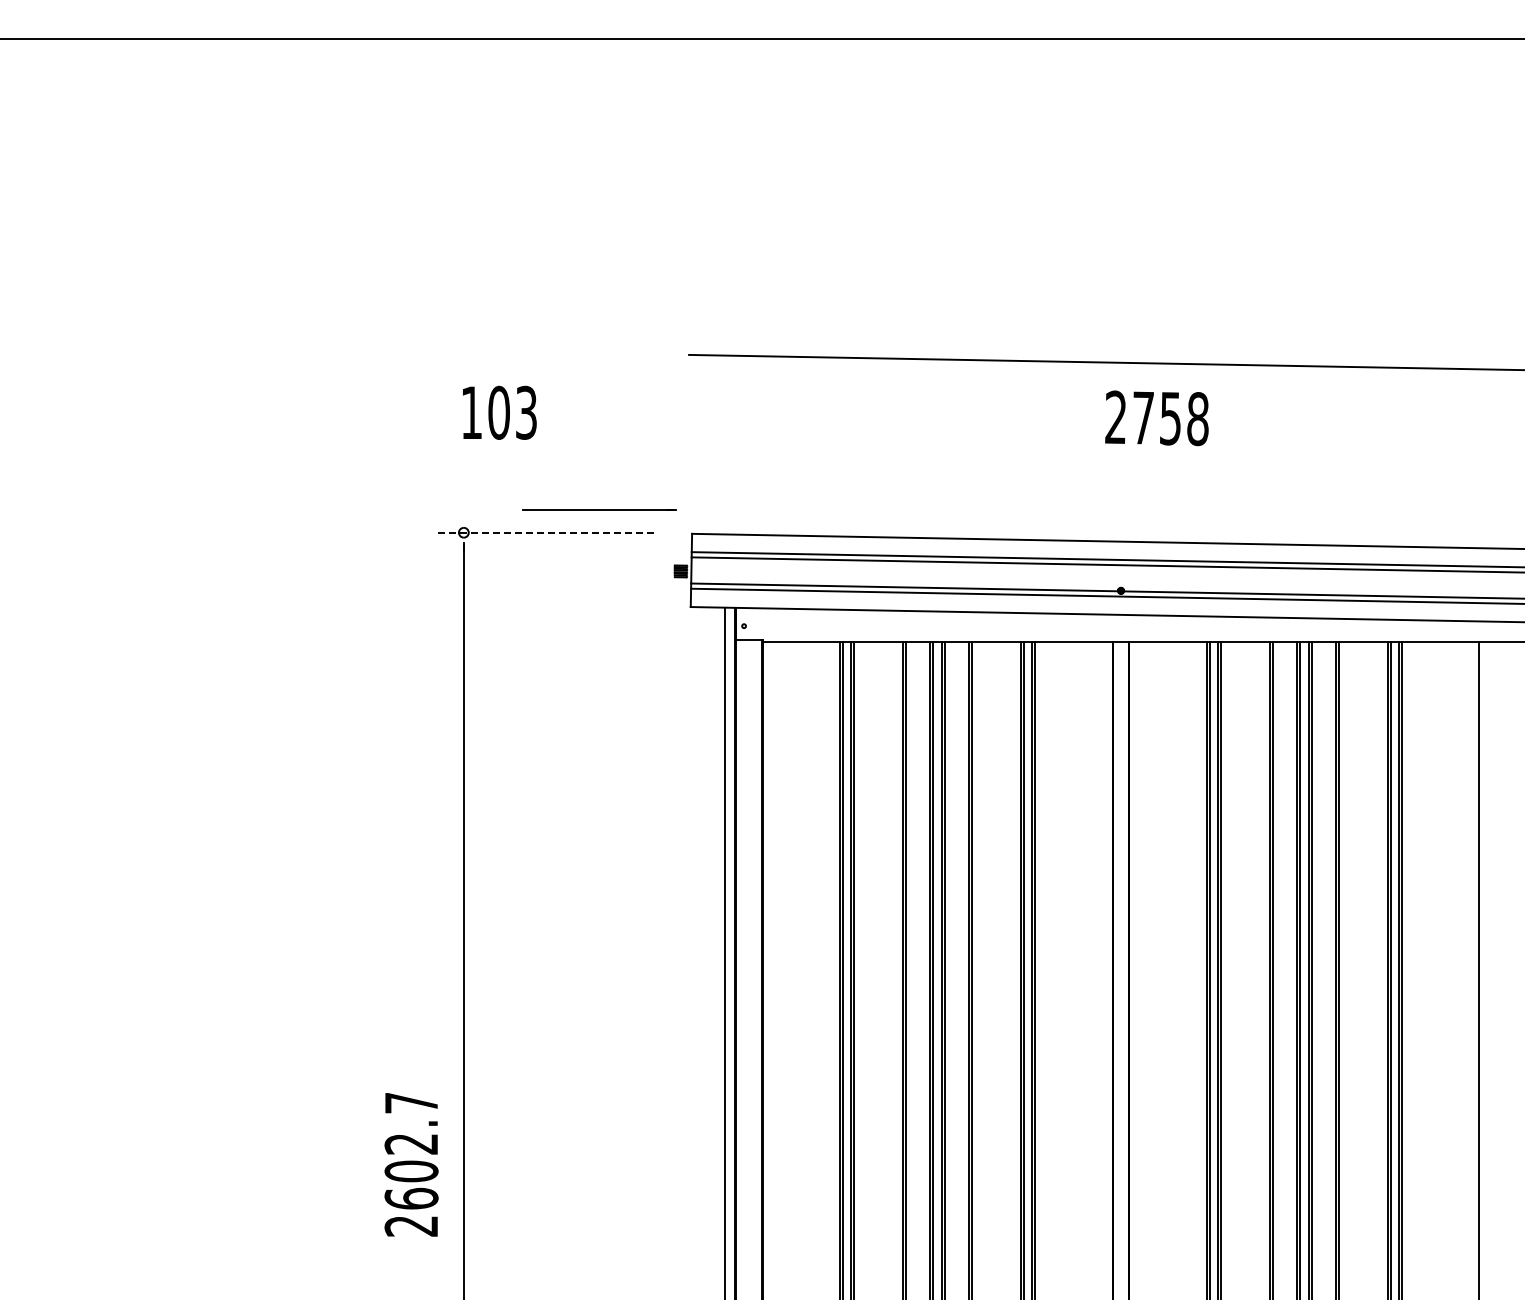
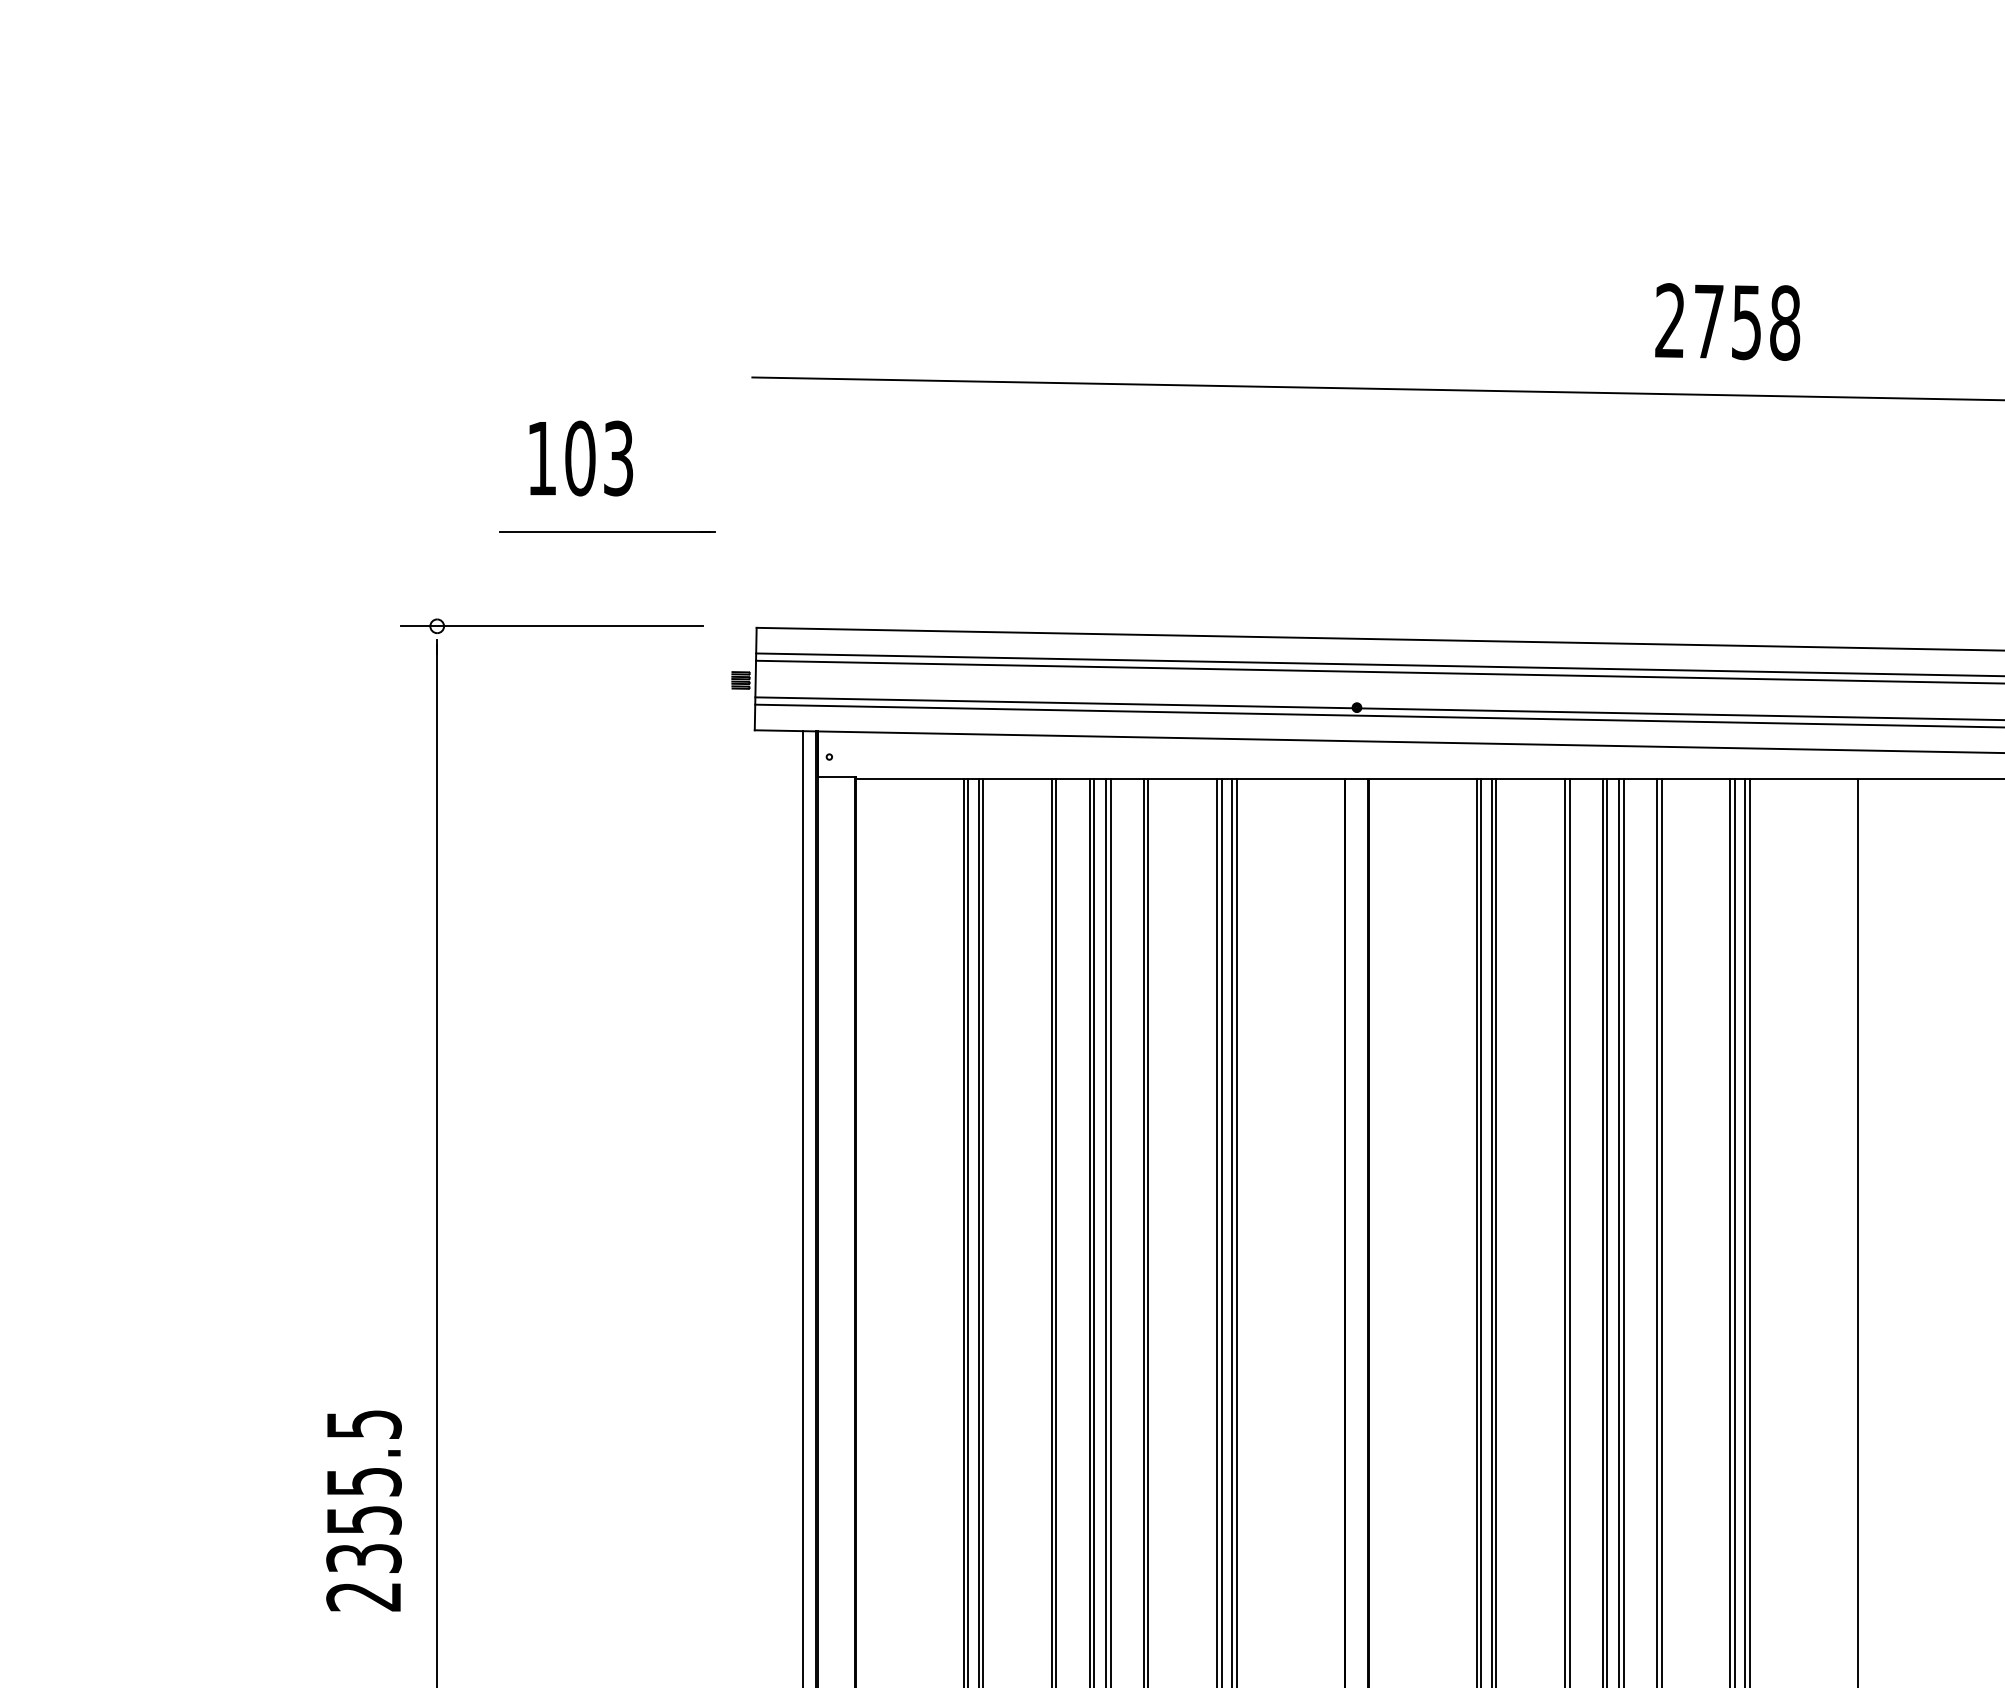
text: (499, 412) -> (580, 458), moved
text: (1156, 418) -> (1727, 322), moved
line: (599, 509) -> (607, 530), moved
line: (545, 532) -> (551, 625), dashed -> solid
text: (411, 1151) -> (363, 1492), 2602.7 -> 2355.5

